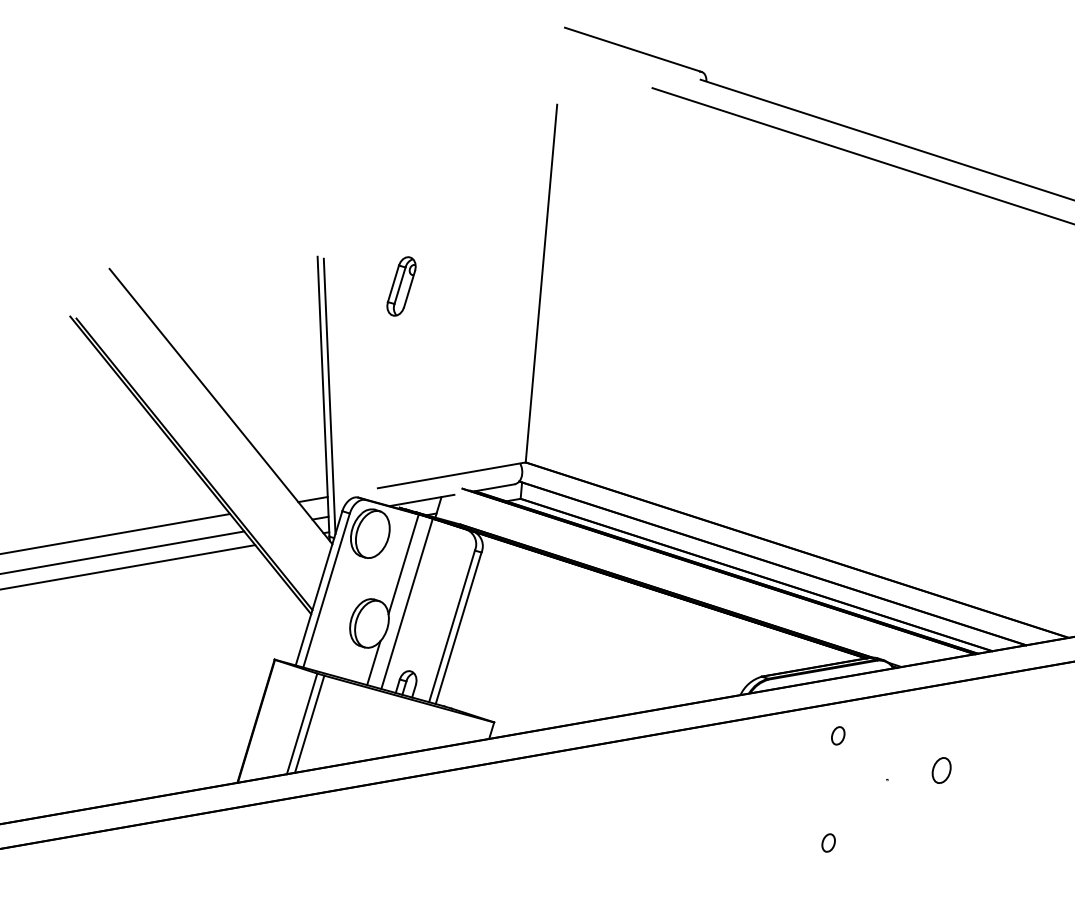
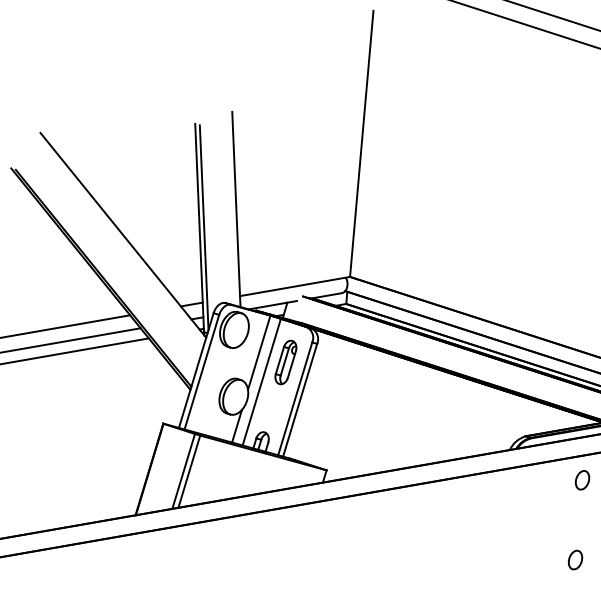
part: (401, 286) -> (285, 362), moved
line: (372, 371) -> (236, 209), added
part: (838, 735) -> (582, 480), size x1.43
part: (828, 842) -> (575, 559), size x1.43

